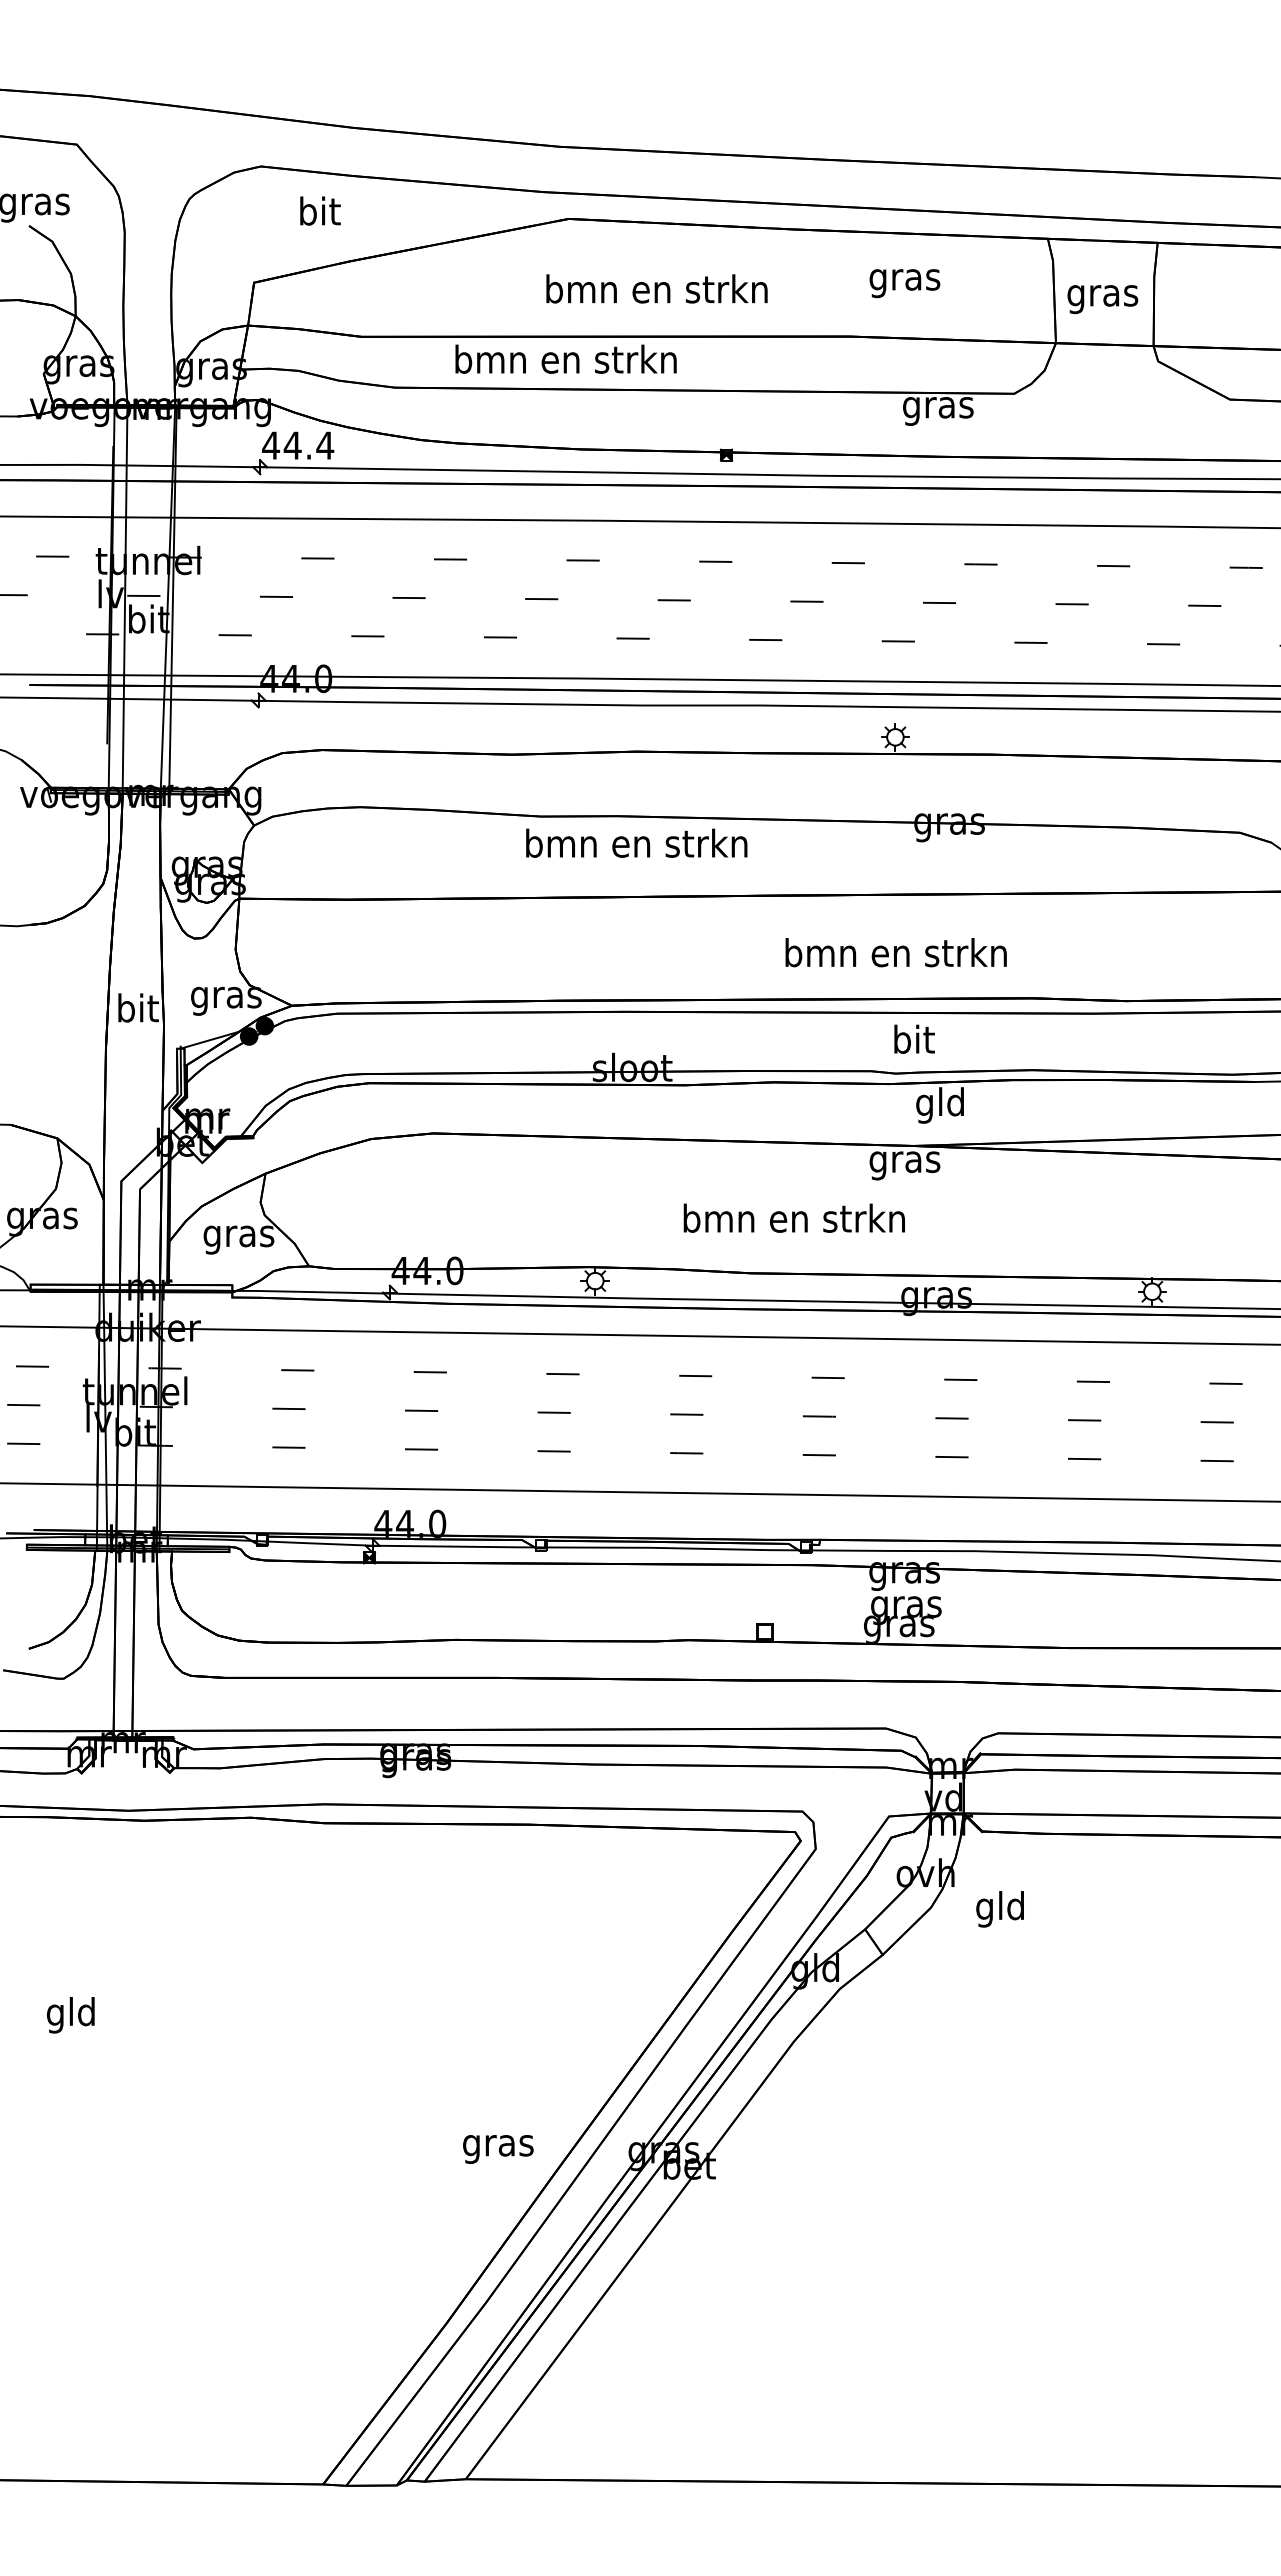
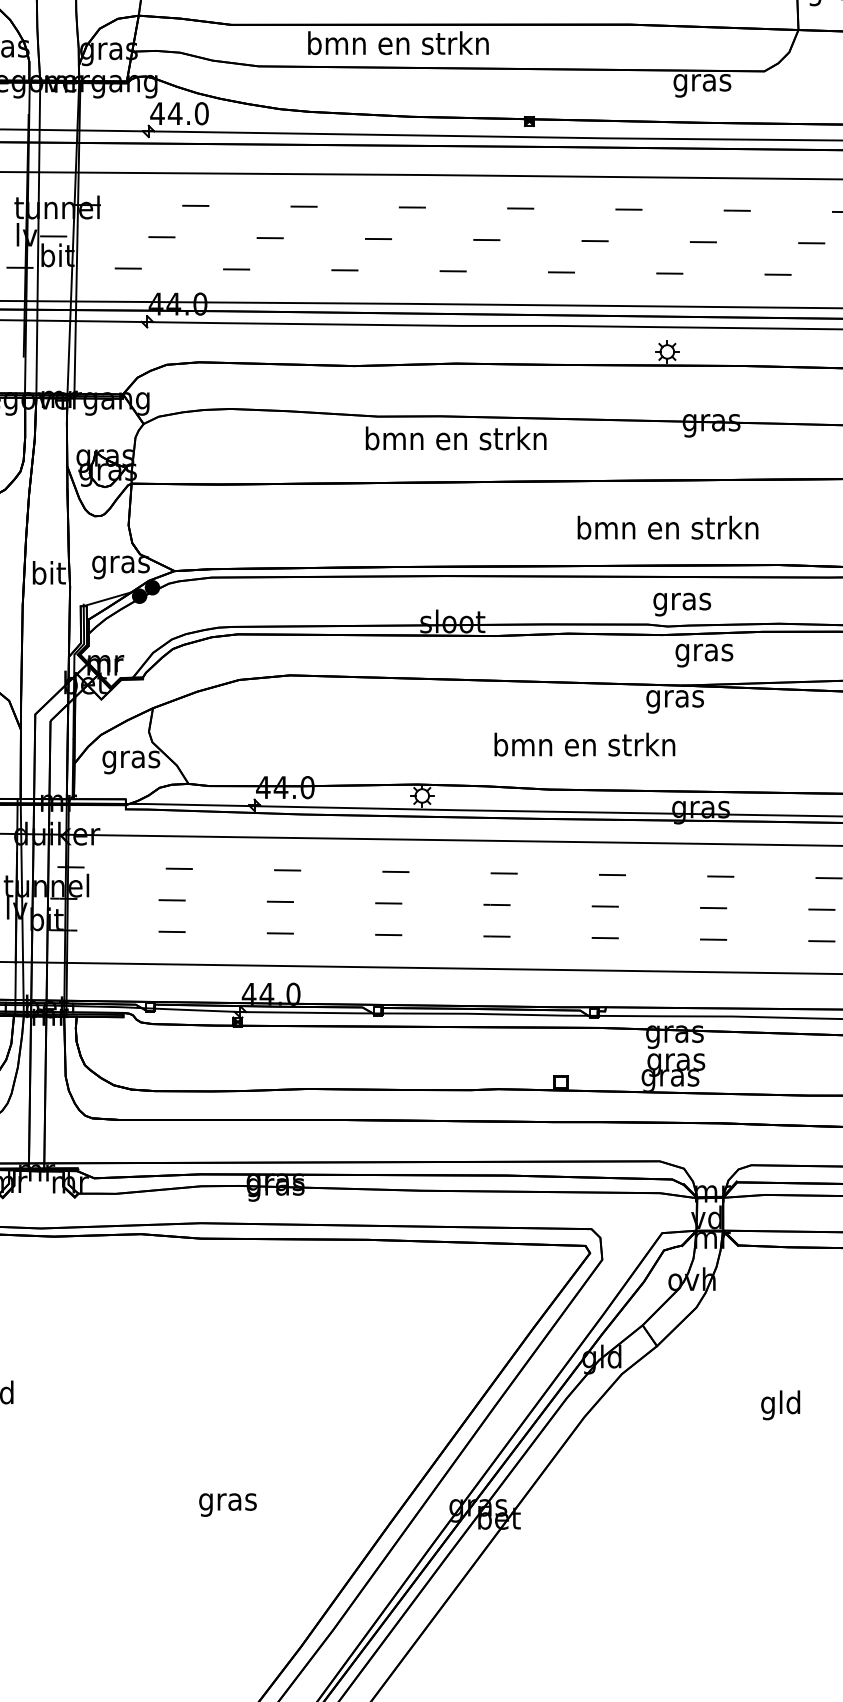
text: (325, 445) -> (201, 113), 44.4 -> 44.0
text: (913, 1042) -> (682, 601), bit -> gras
text: (940, 1105) -> (704, 652), gld -> gras
text: (999, 1909) -> (780, 1405), moved
text: (498, 2149) -> (228, 1505), moved

